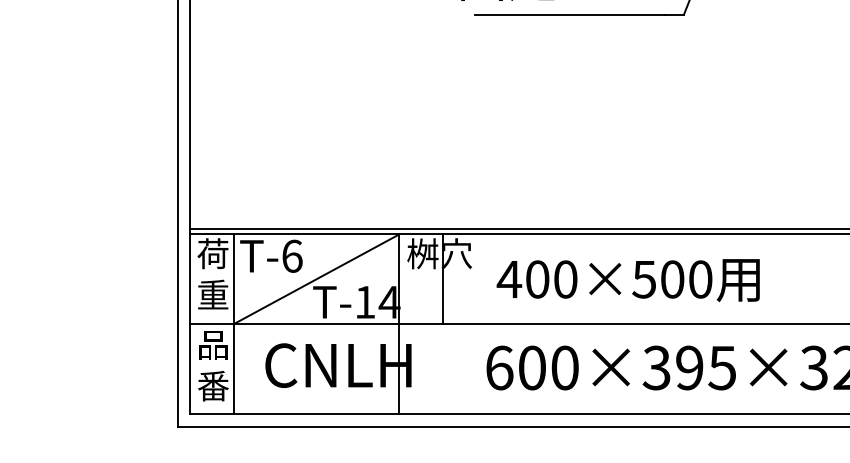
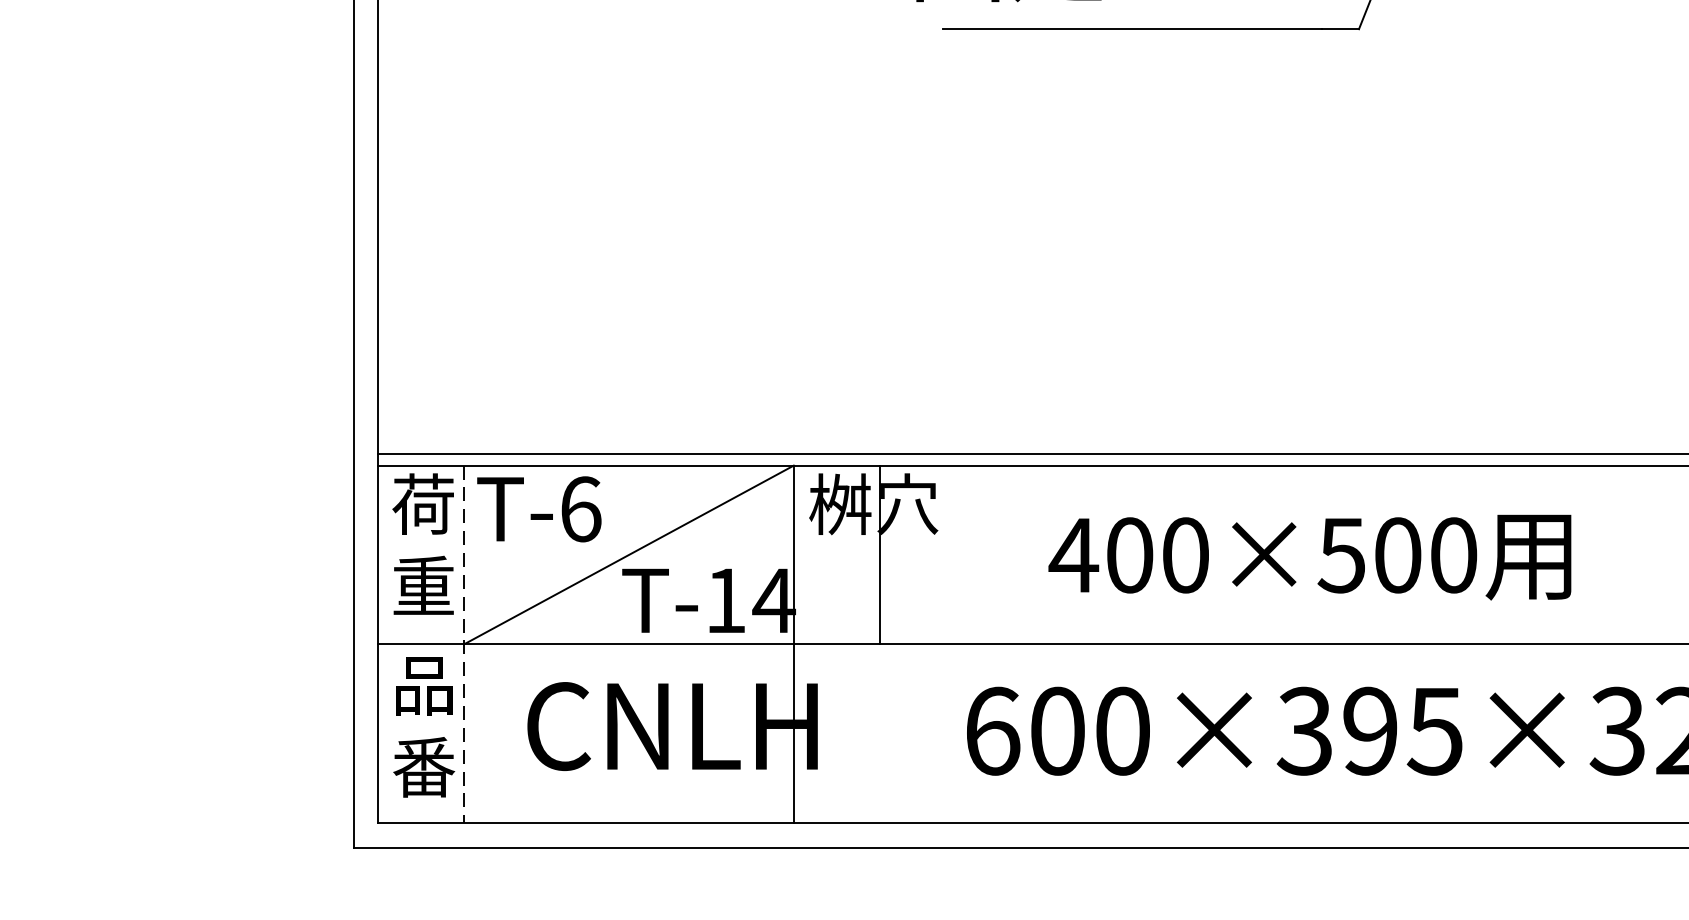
text: (627, 280) -> (1308, 557), moved
line: (233, 324) -> (464, 644), solid -> dashed

